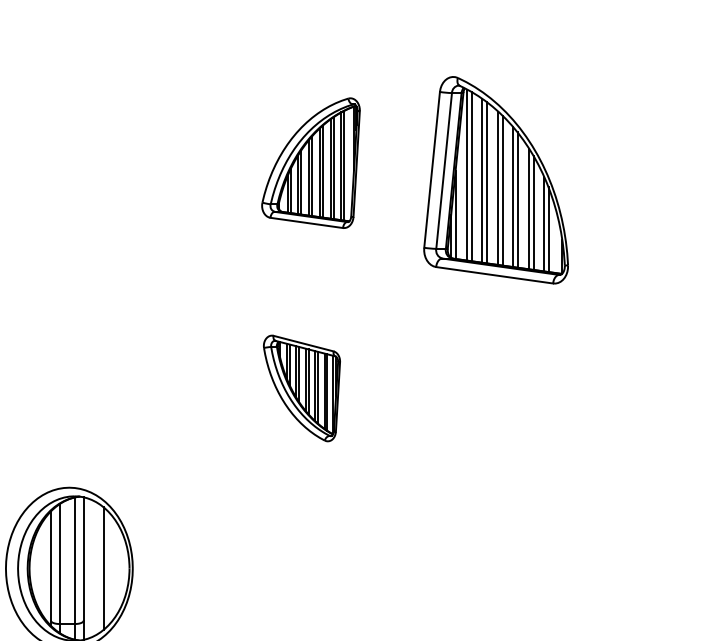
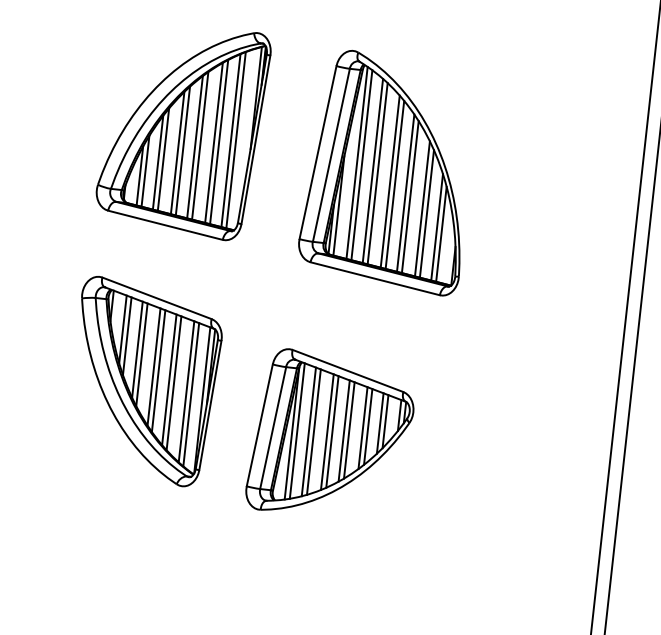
part: (310, 162) -> (182, 129), size x1.43
part: (301, 388) -> (144, 381), size x1.67
part: (471, 417) -> (331, 435), added

